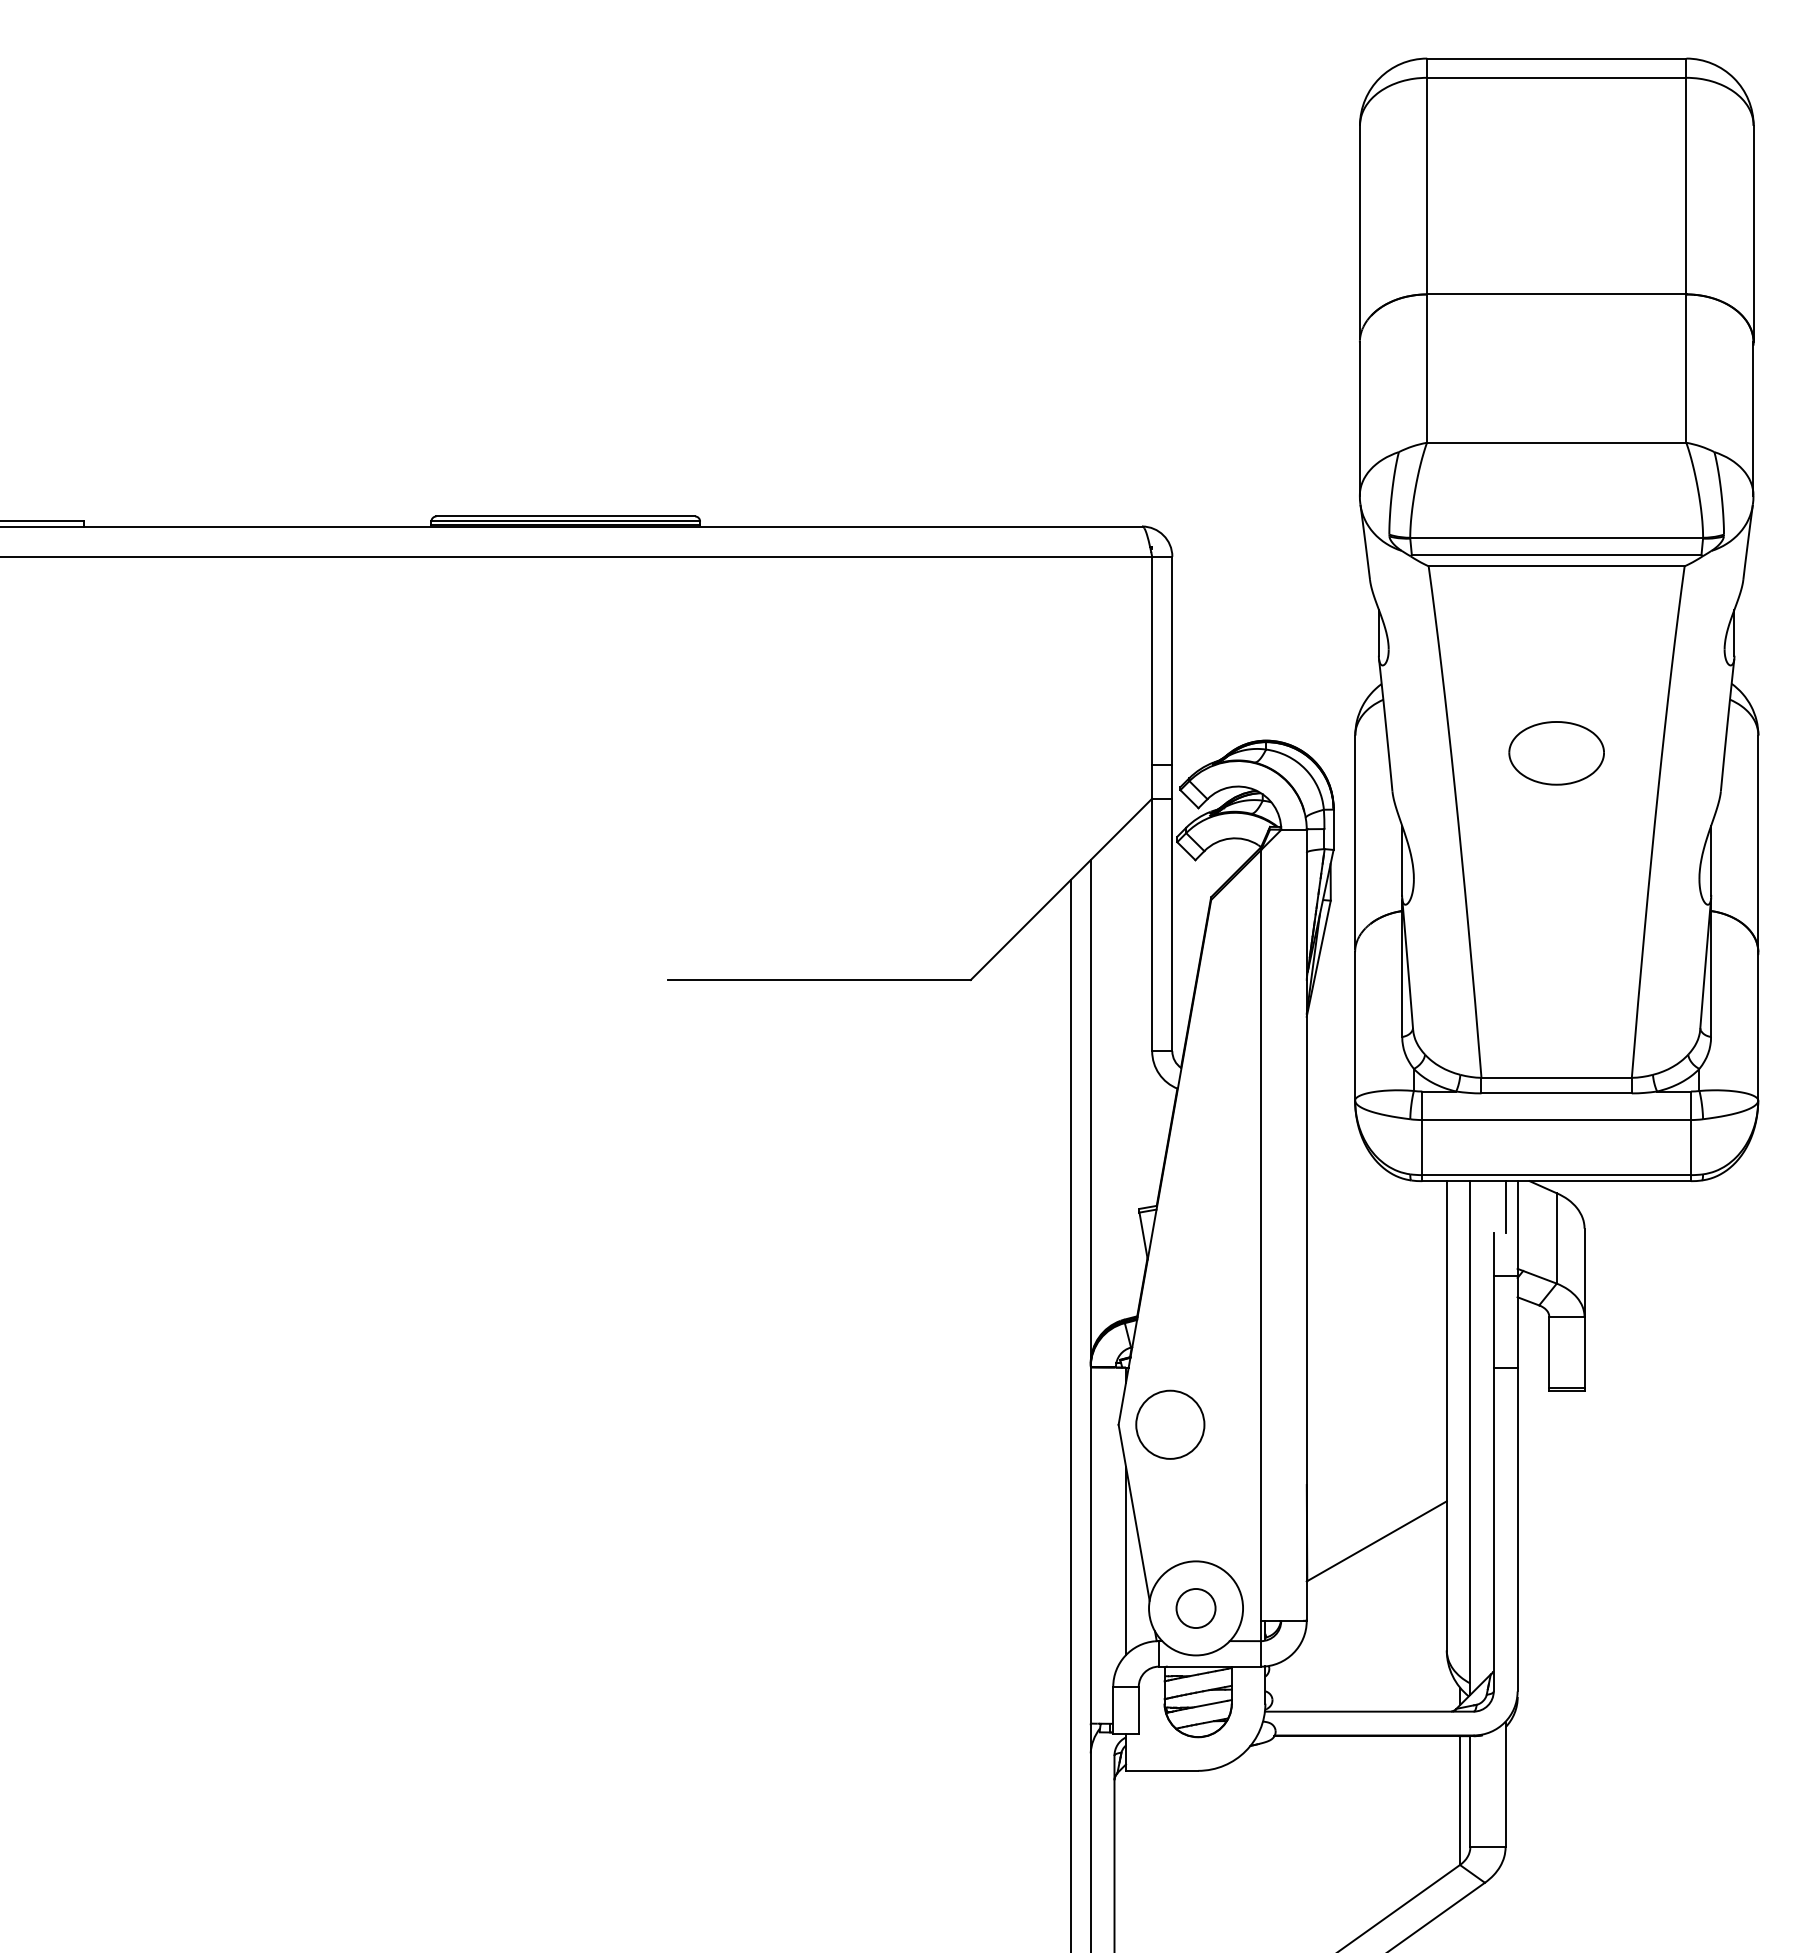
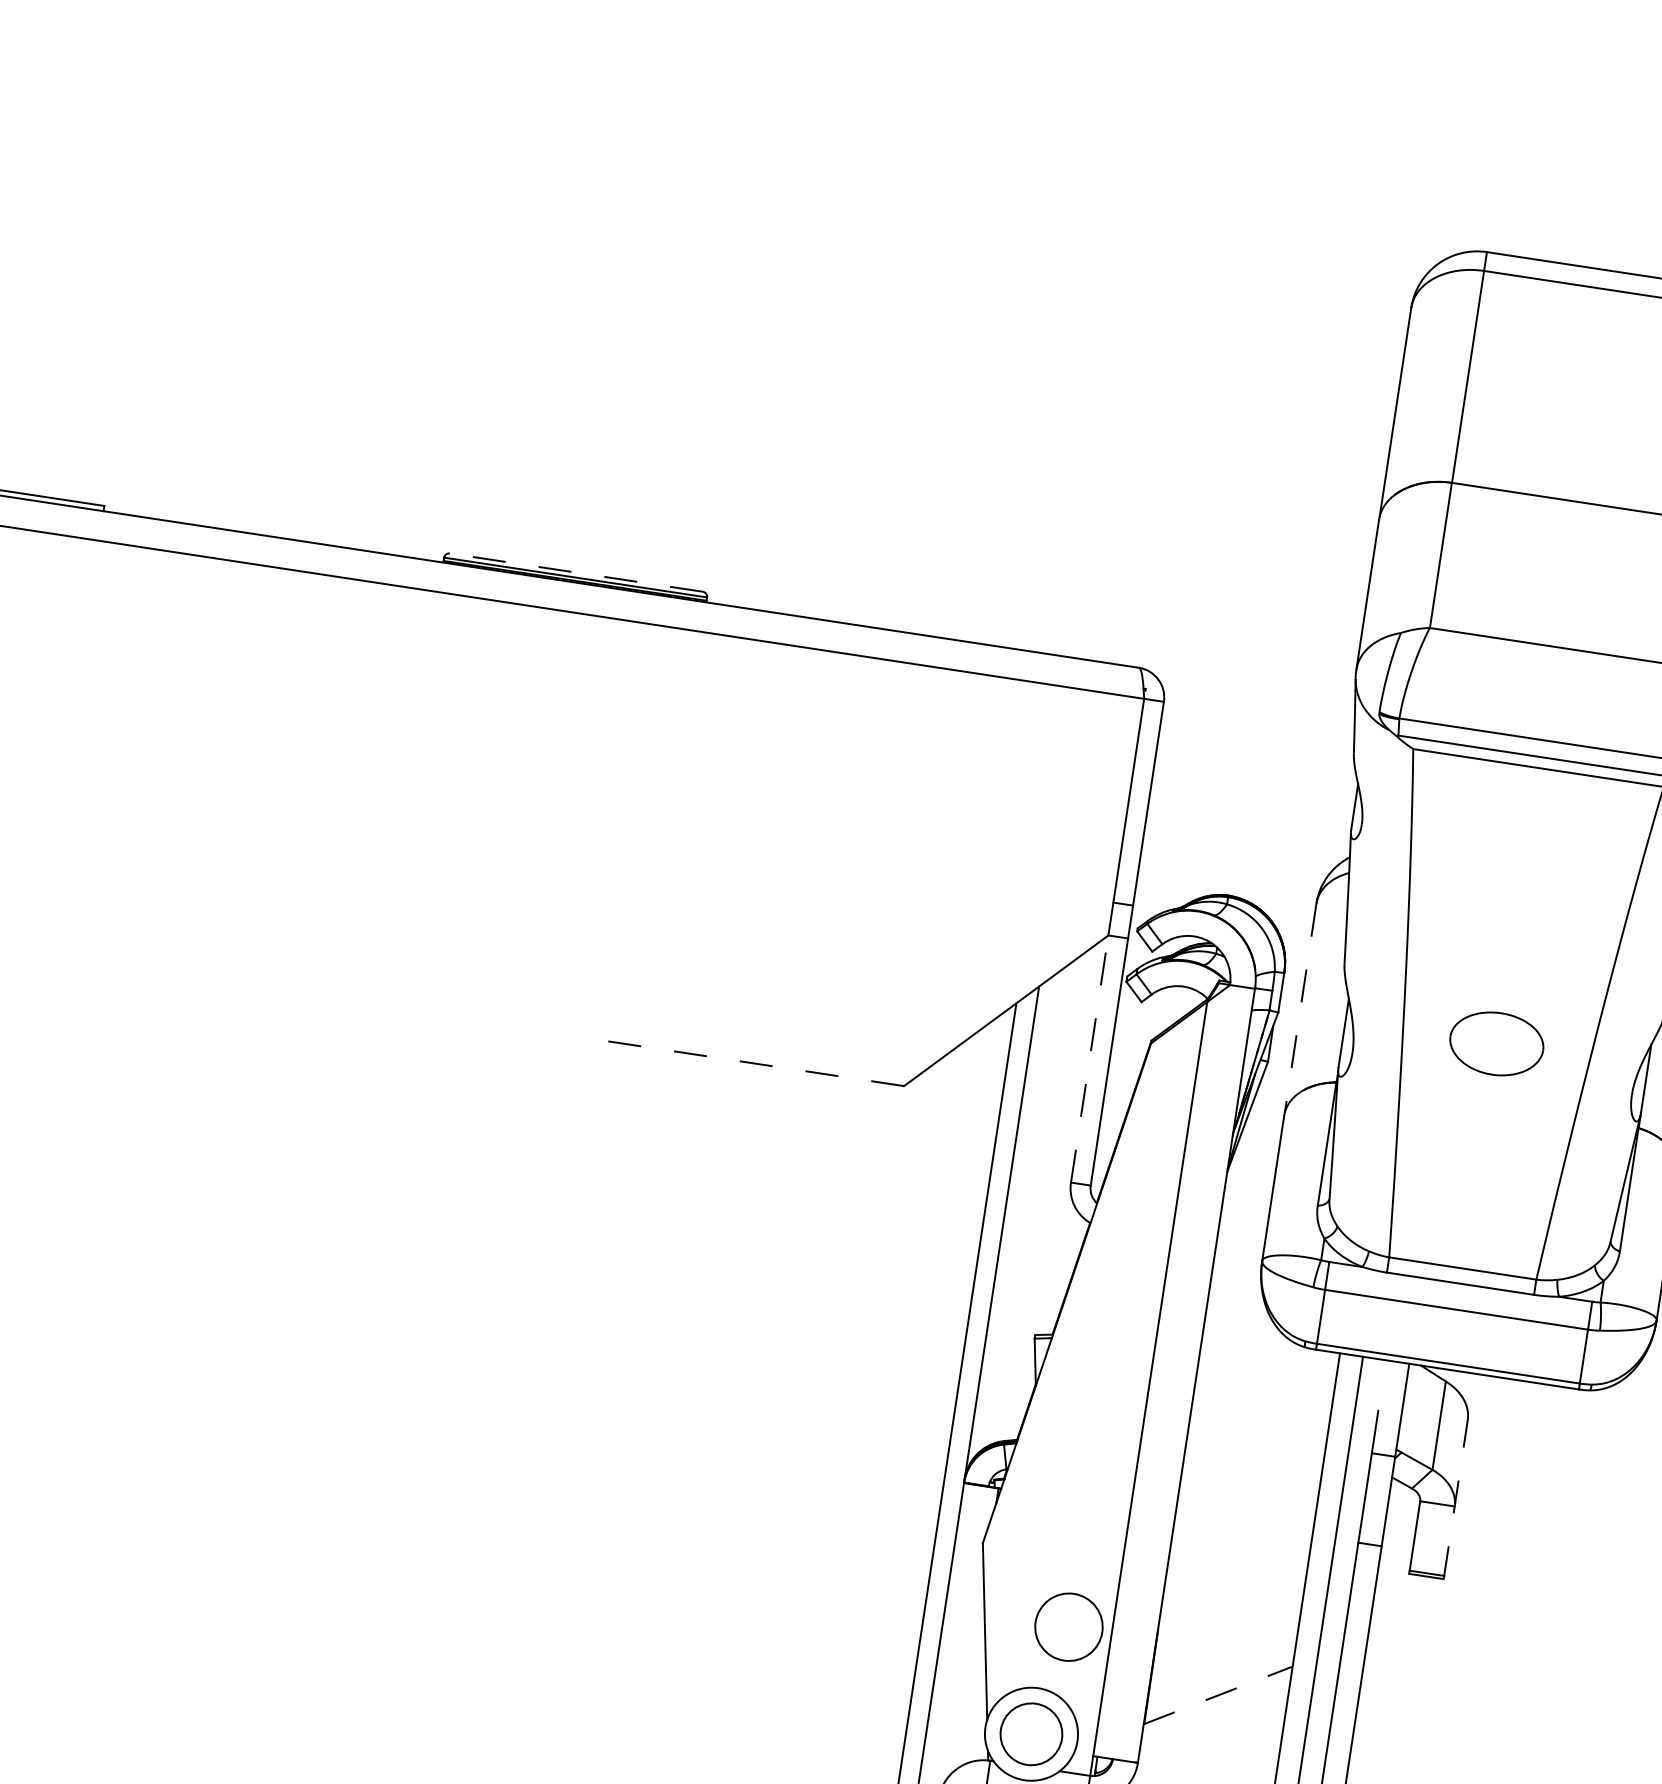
line: (565, 516) -> (576, 572), solid -> dashed
part: (1556, 753) -> (1496, 1044), moved
line: (1355, 842) -> (1300, 1008), solid -> dashed
line: (1152, 924) -> (1090, 1058), solid -> dashed
line: (820, 980) -> (756, 1064), solid -> dashed
line: (1505, 1206) -> (1393, 1386), removed
line: (1584, 1309) -> (1455, 1499), solid -> dashed
circle: (1170, 1424) -> (1069, 1626), moved
line: (1376, 1541) -> (1217, 1695), solid -> dashed
line: (1126, 1560) -> (970, 1677), removed
circle: (1195, 1608) -> (1030, 1734), size x1.6

